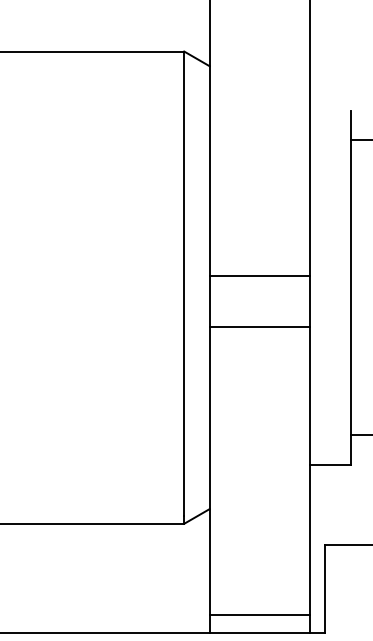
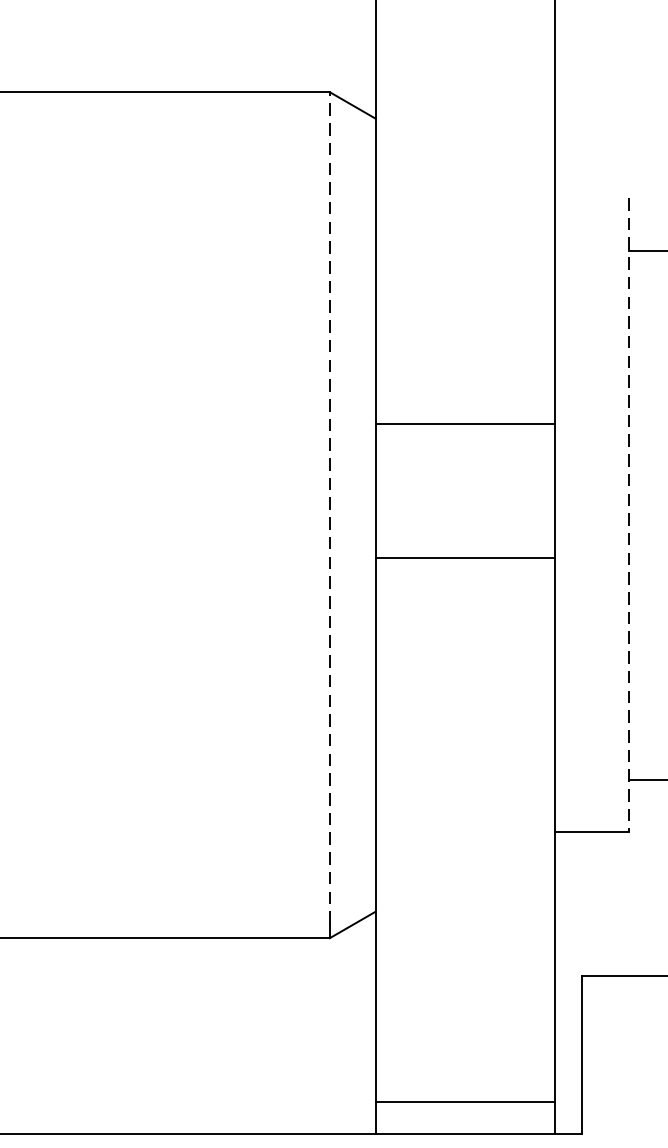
line: (259, 275) -> (464, 423), moved
line: (184, 283) -> (330, 507), solid -> dashed
line: (351, 288) -> (629, 516), solid -> dashed
line: (259, 326) -> (464, 557), moved

